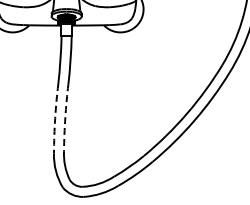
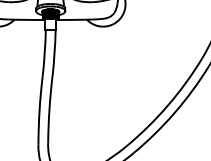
arc: (65, 117) -> (49, 109), dashed -> solid
arc: (55, 118) -> (39, 110), dashed -> solid

